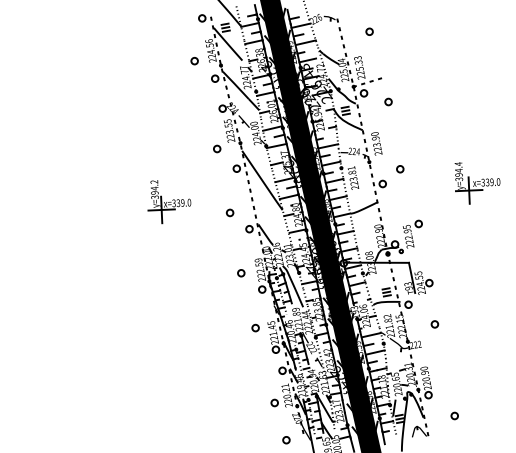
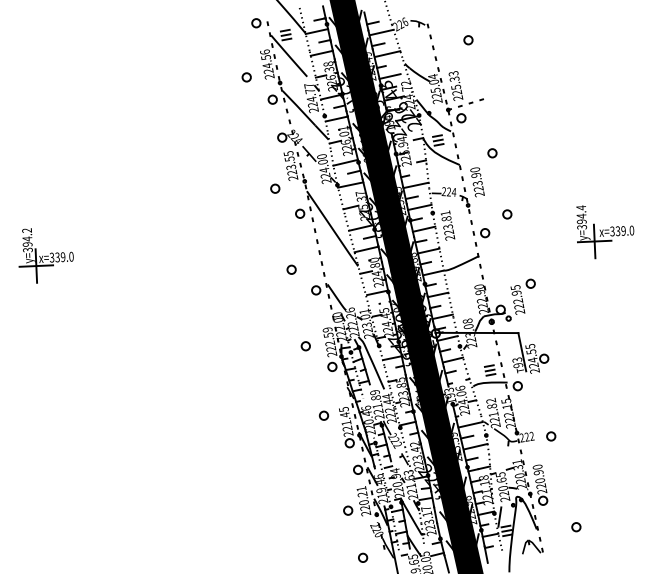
circle: (388, 101) -> (492, 152), moved
part: (169, 202) -> (46, 256), moved
circle: (434, 324) -> (550, 436), moved

